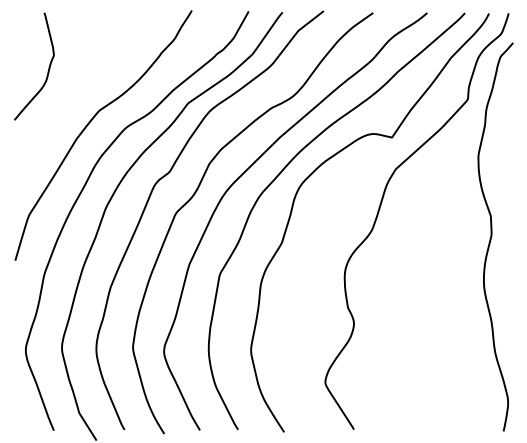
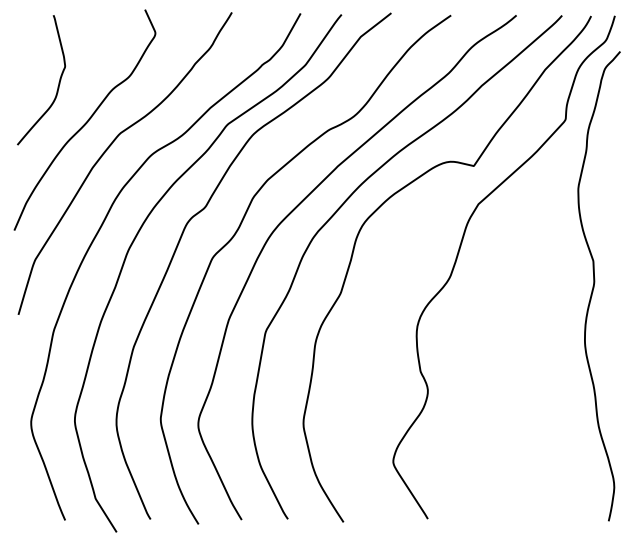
curve: (71, 100) -> (86, 121), added

